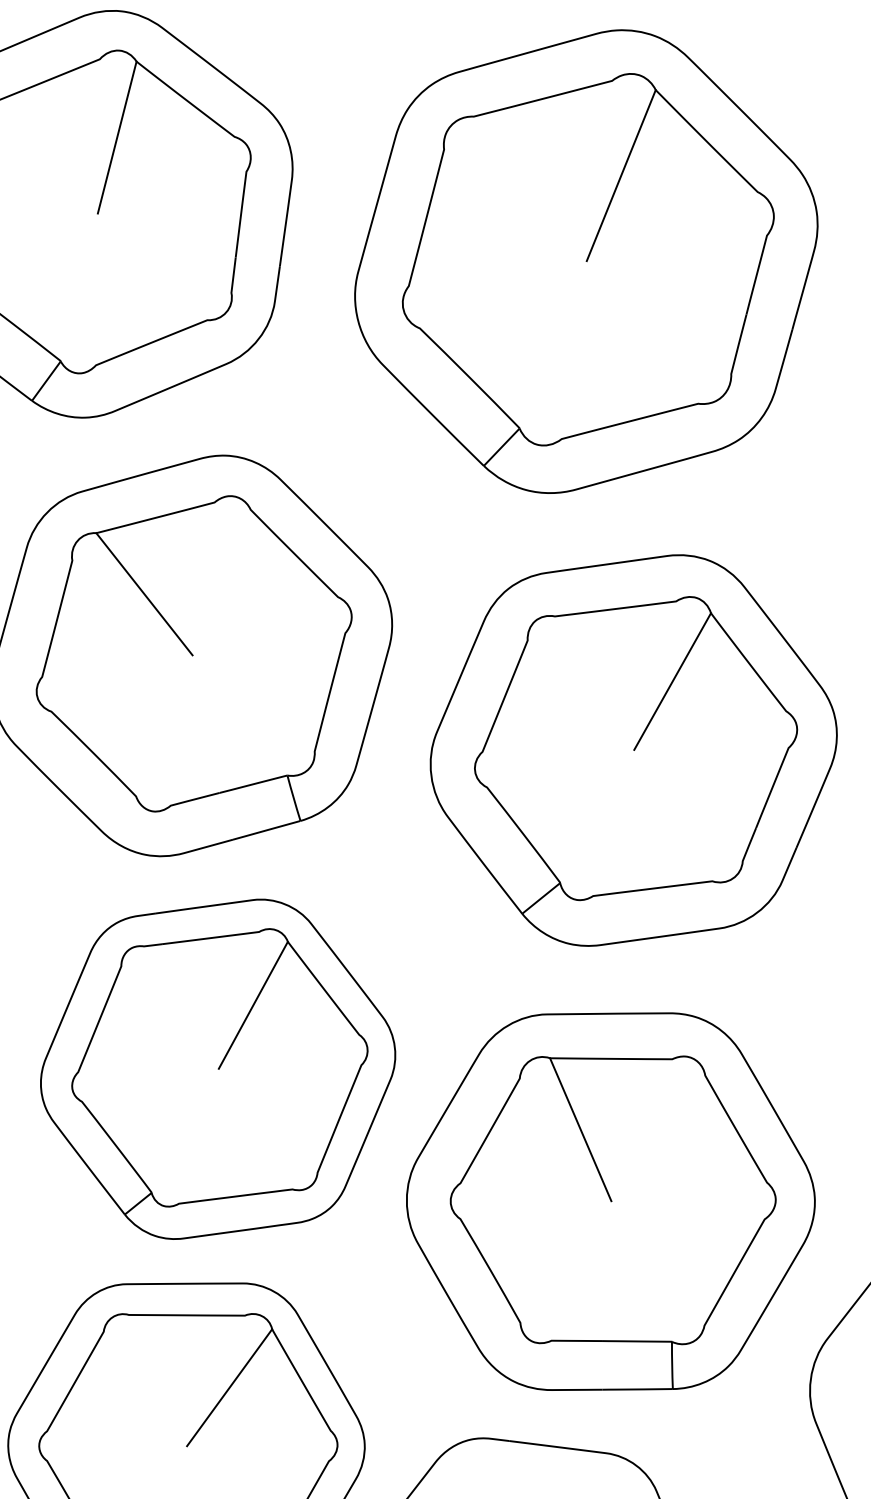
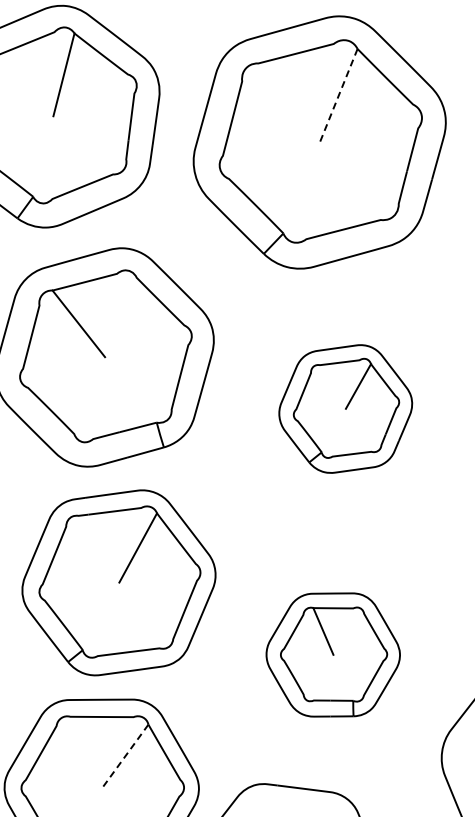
line: (620, 177) -> (338, 96), solid -> dashed
part: (633, 749) -> (345, 408), size x0.6
part: (611, 1200) -> (333, 654), size x0.6
line: (228, 1387) -> (124, 756), solid -> dashed

